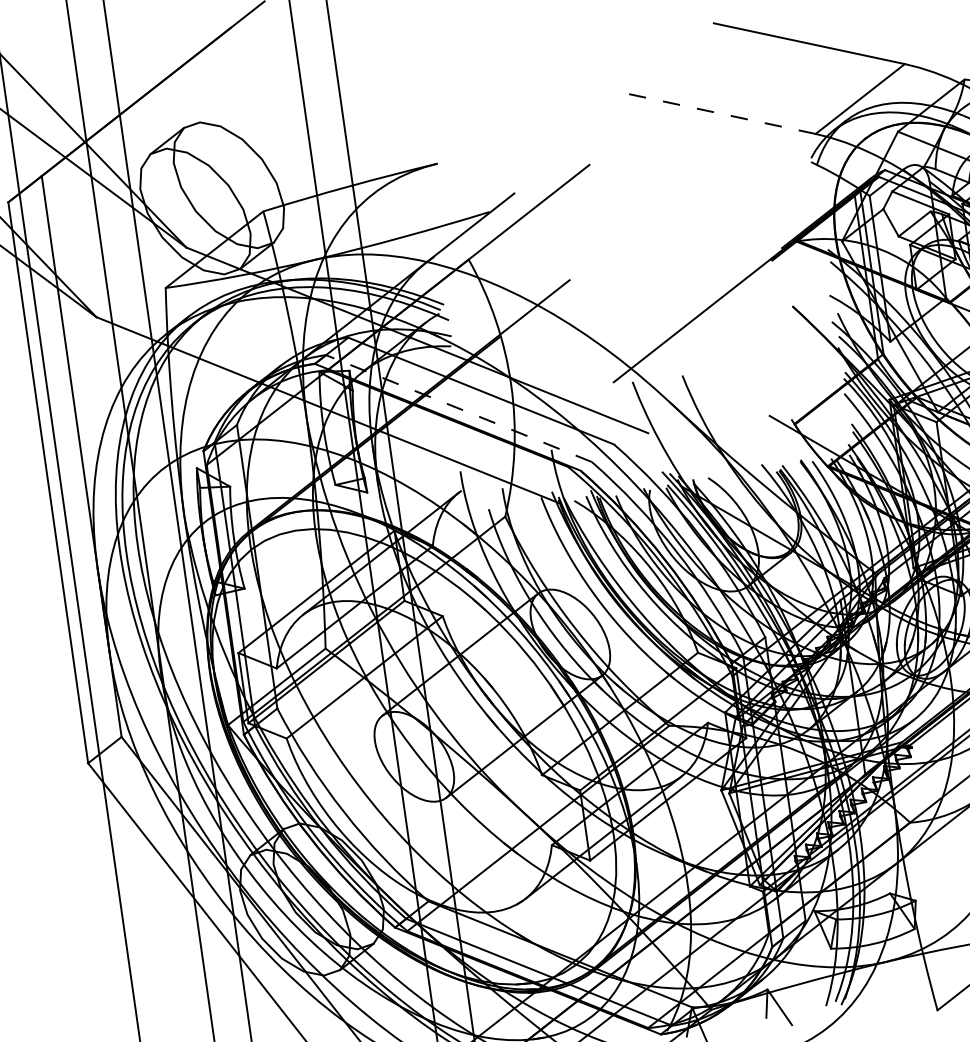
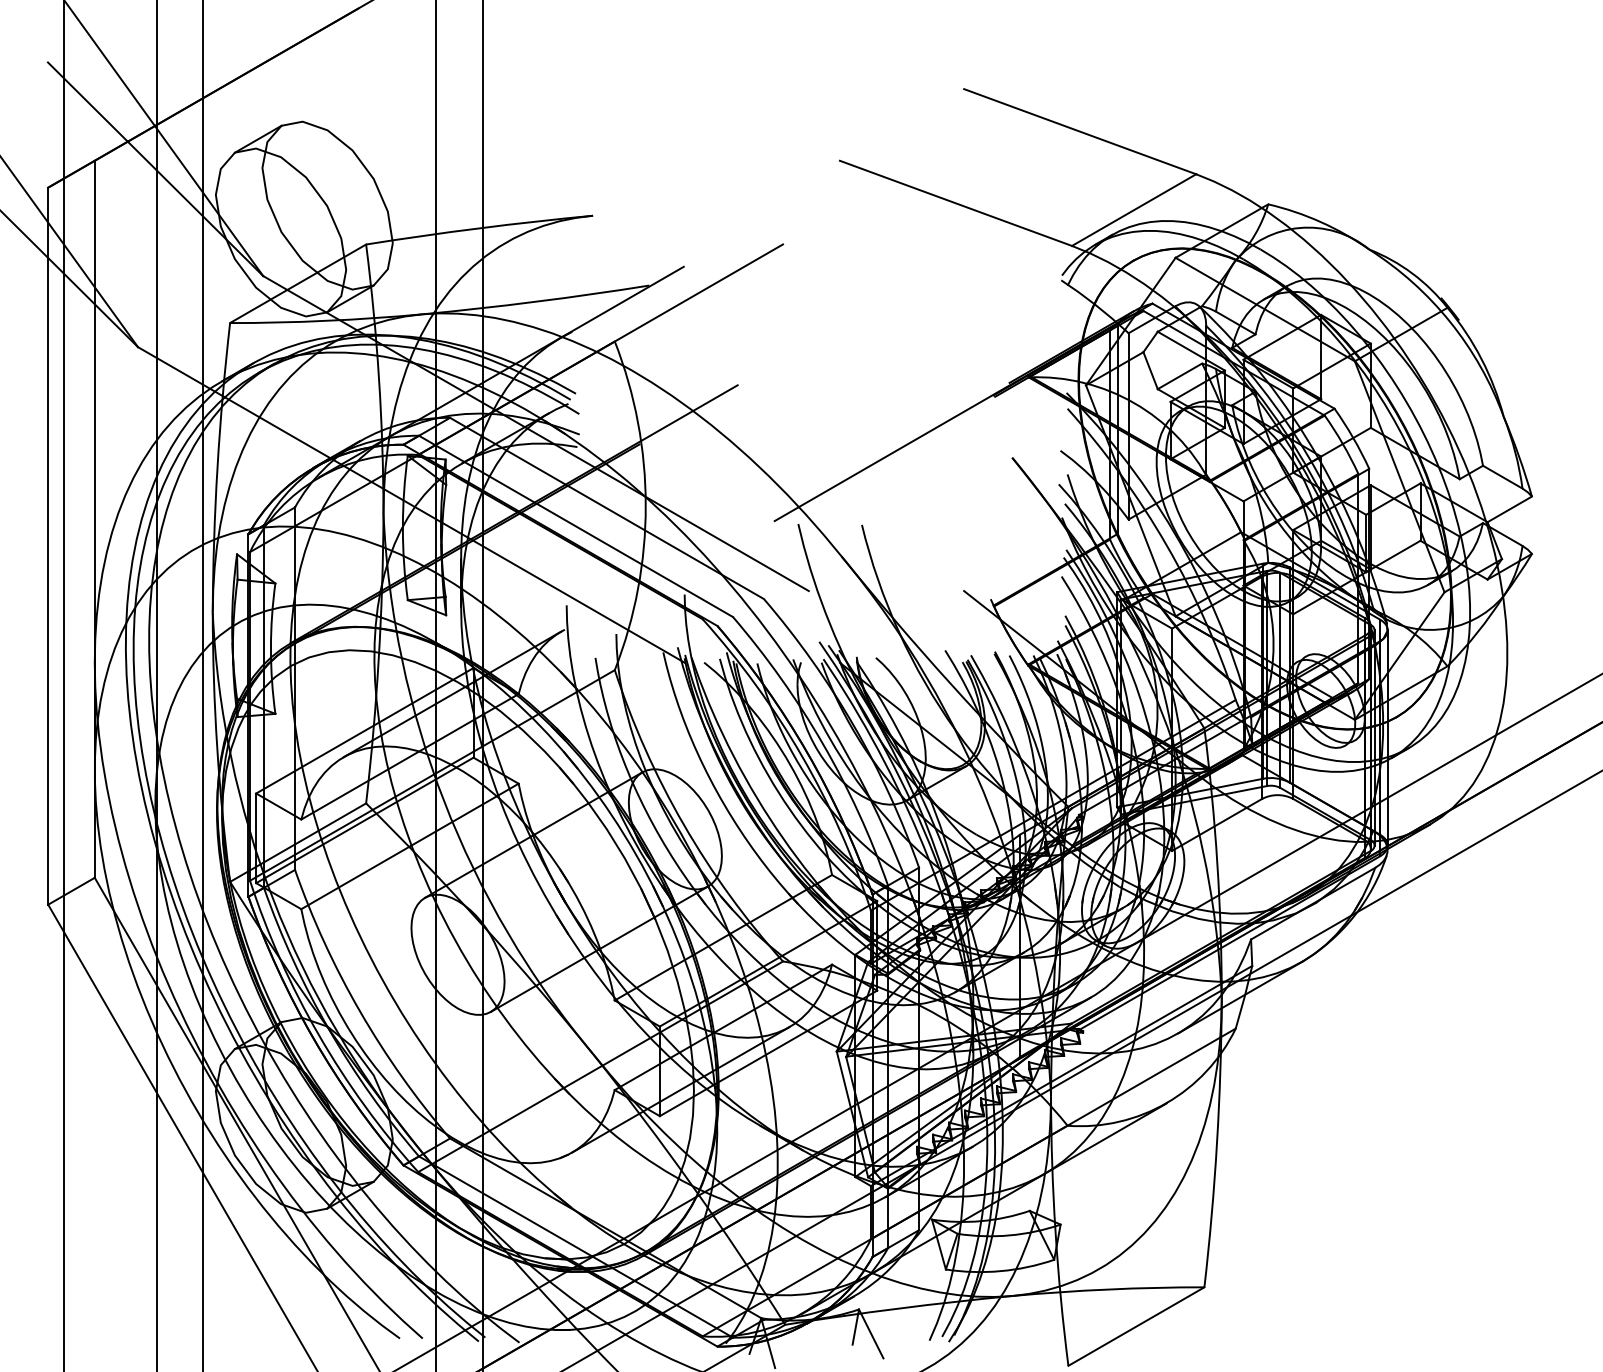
line: (719, 113) -> (955, 203), dashed -> solid
line: (458, 408) -> (575, 526), dashed -> solid

